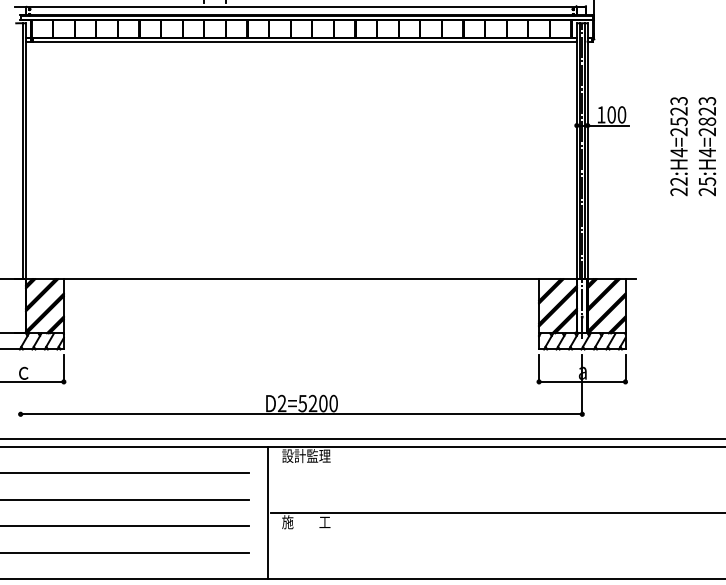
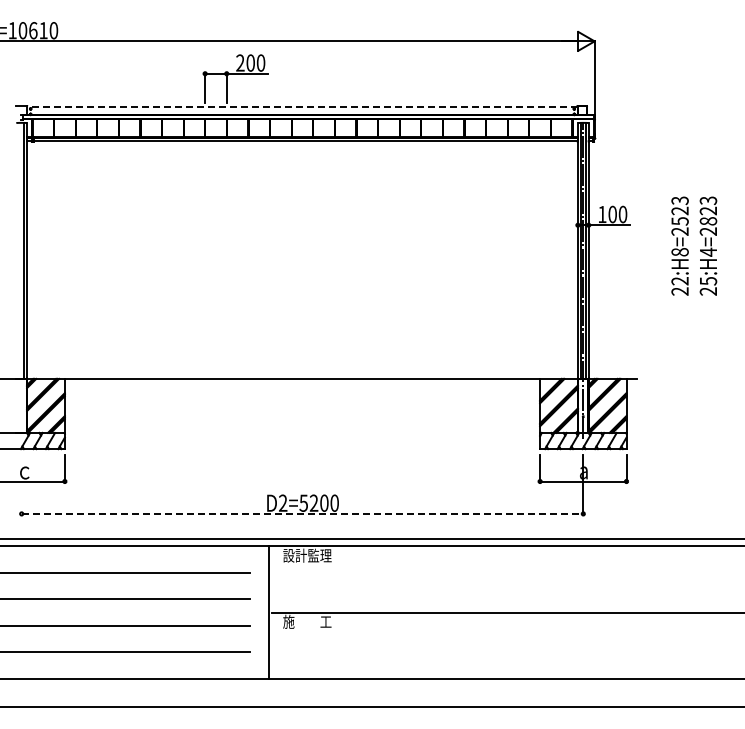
line: (301, 6) -> (302, 106), solid -> dashed
text: (678, 151) -> (679, 251), 22:H4=2523 -> 22:H8=2523
line: (301, 413) -> (302, 513), solid -> dashed

